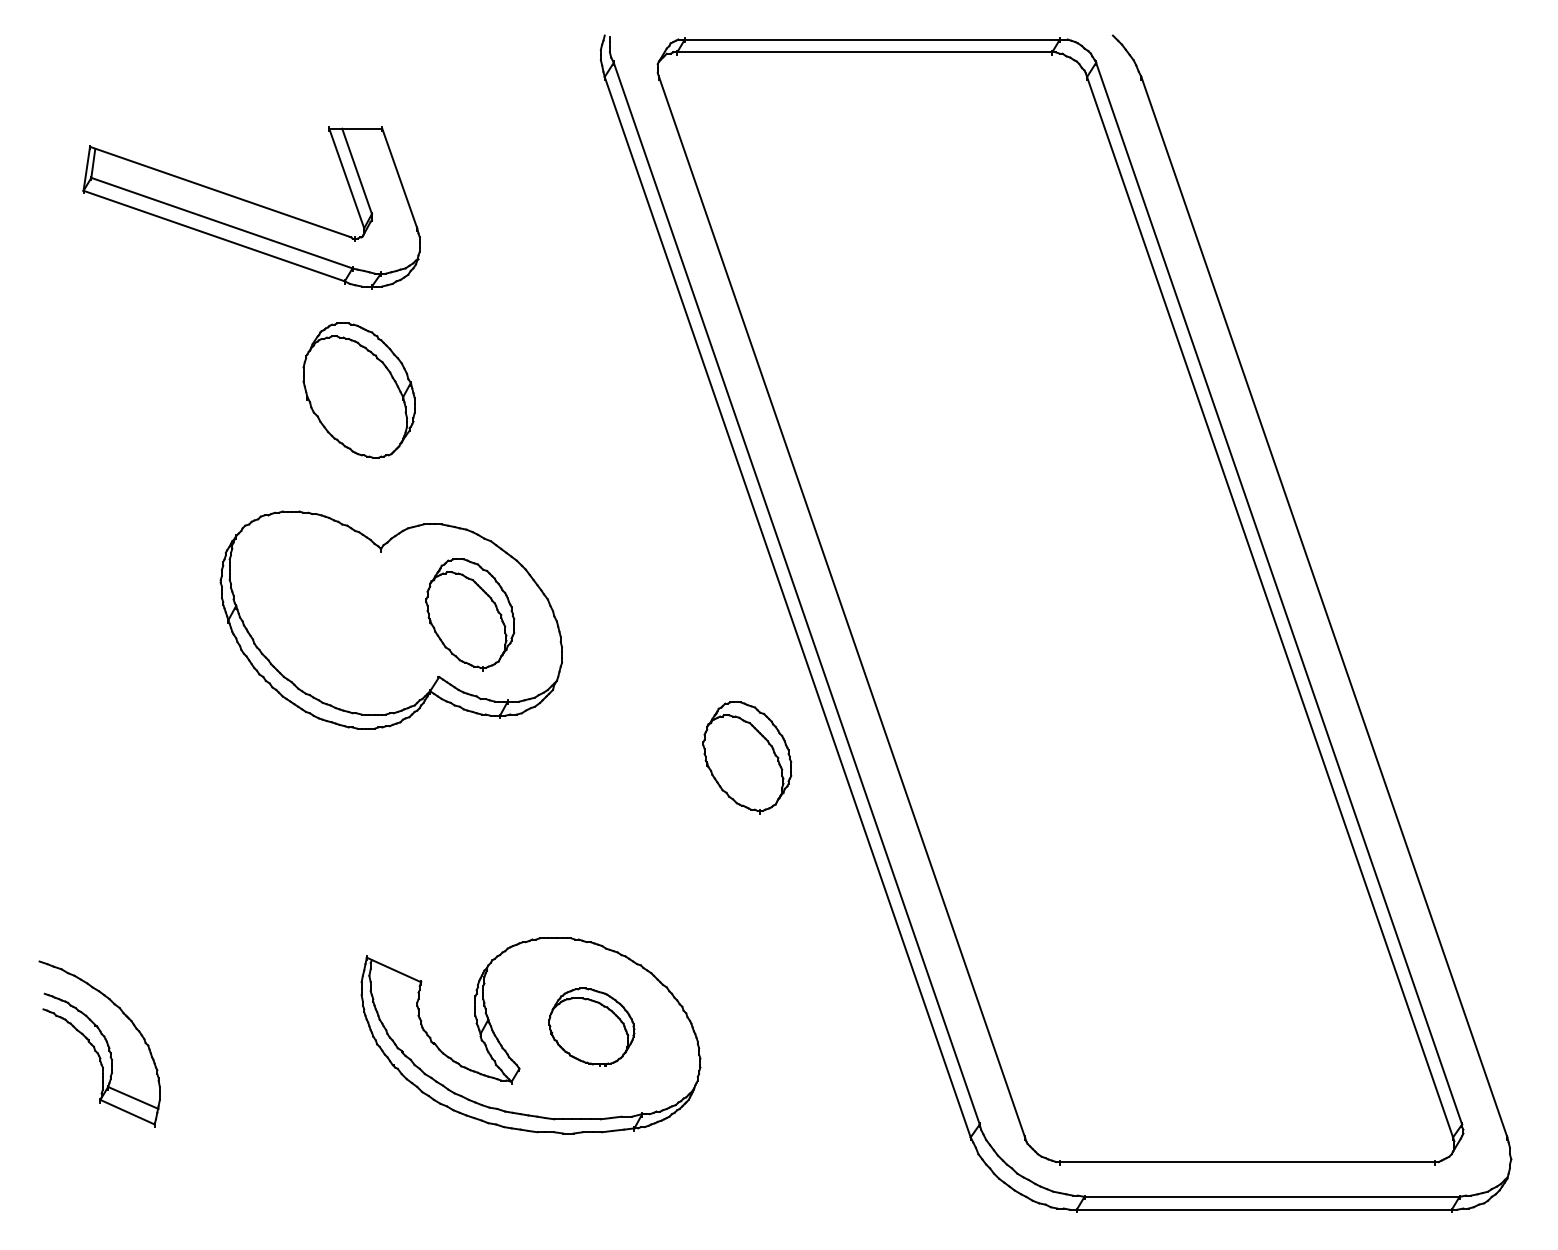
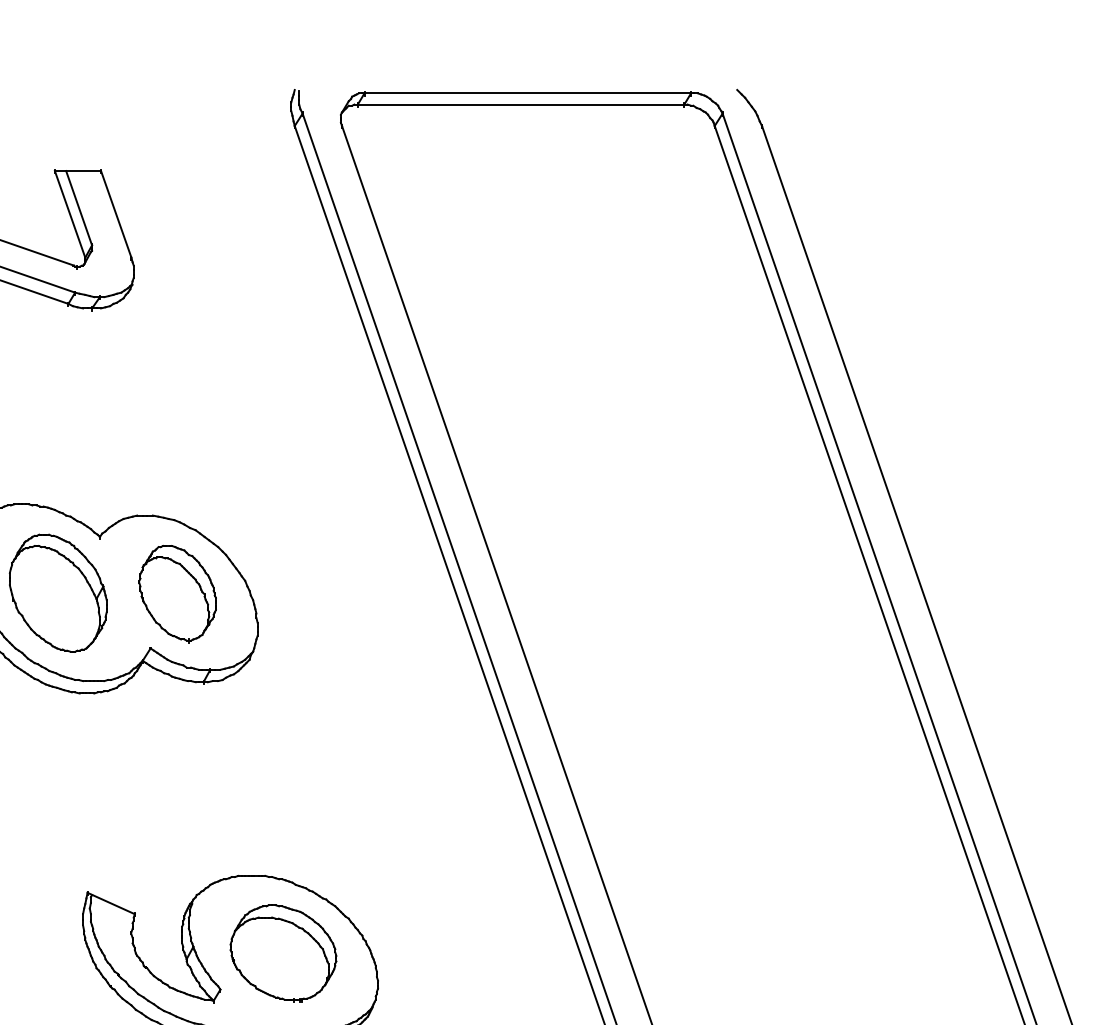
part: (358, 390) -> (57, 593), moved
part: (747, 757) -> (419, 718), removed
part: (591, 1026) -> (283, 952), size x1.43

